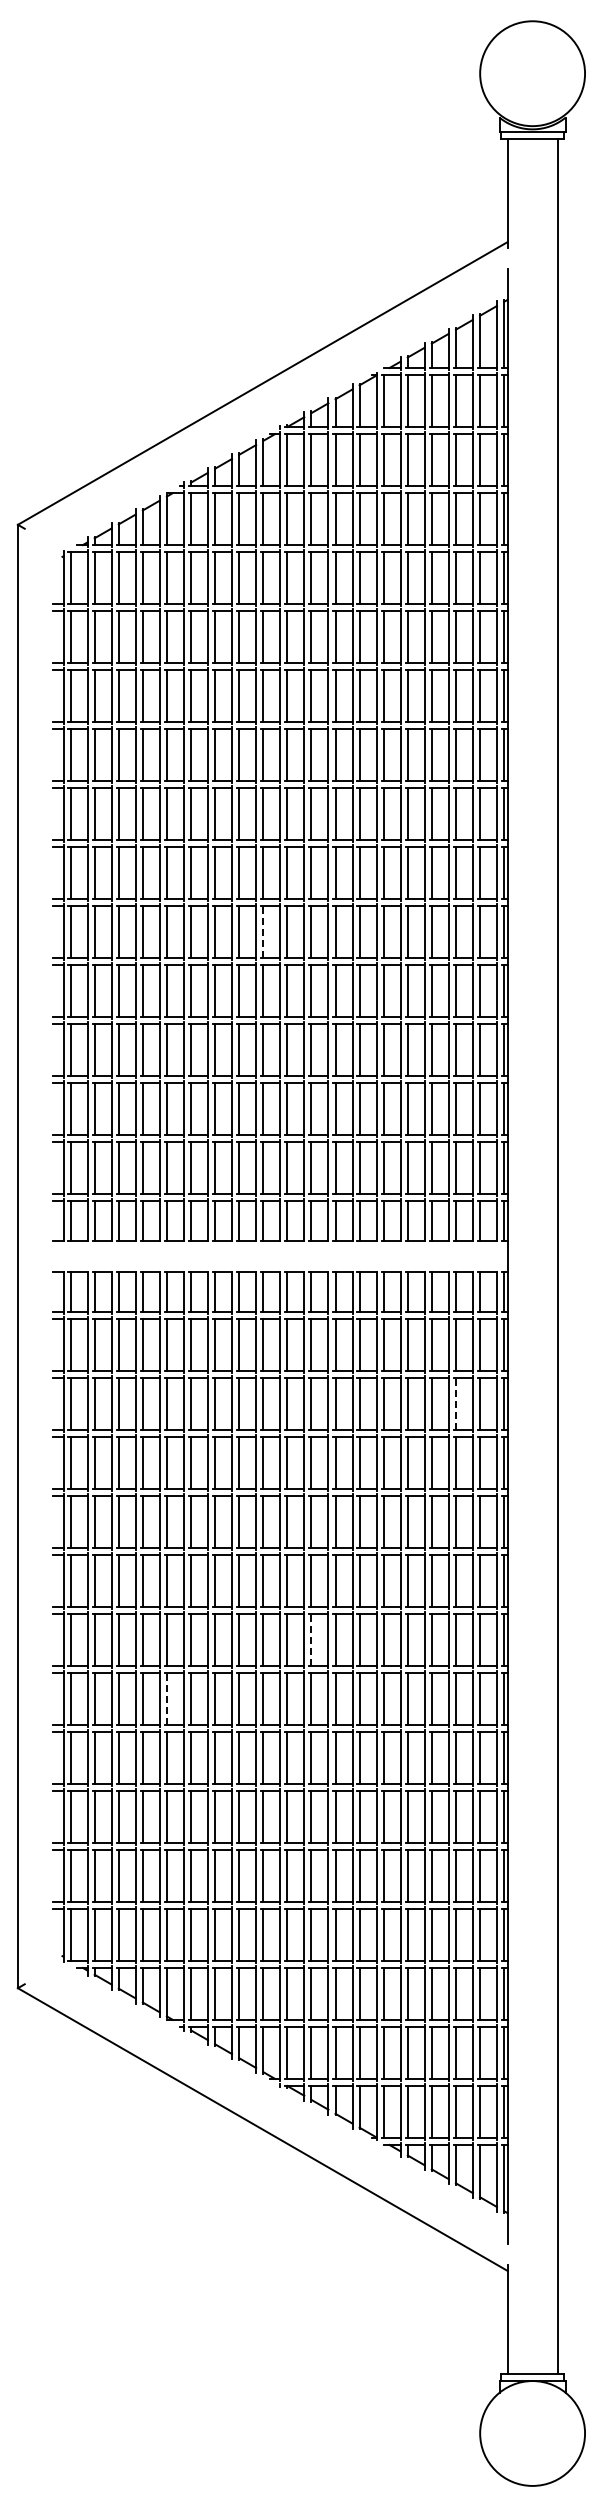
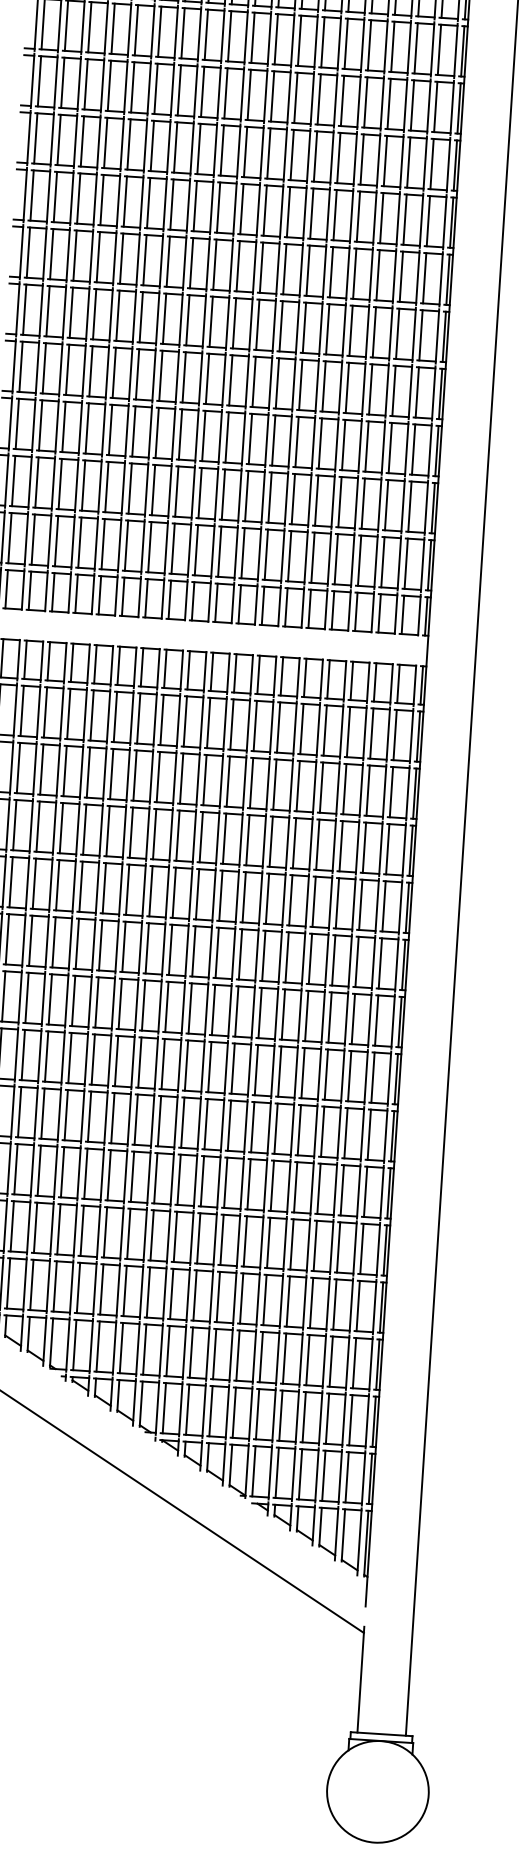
line: (263, 932) -> (211, 322), dashed -> solid
line: (455, 1404) -> (367, 791), dashed -> solid
line: (311, 1639) -> (213, 1009), dashed -> solid
line: (166, 1698) -> (69, 1057), dashed -> solid

